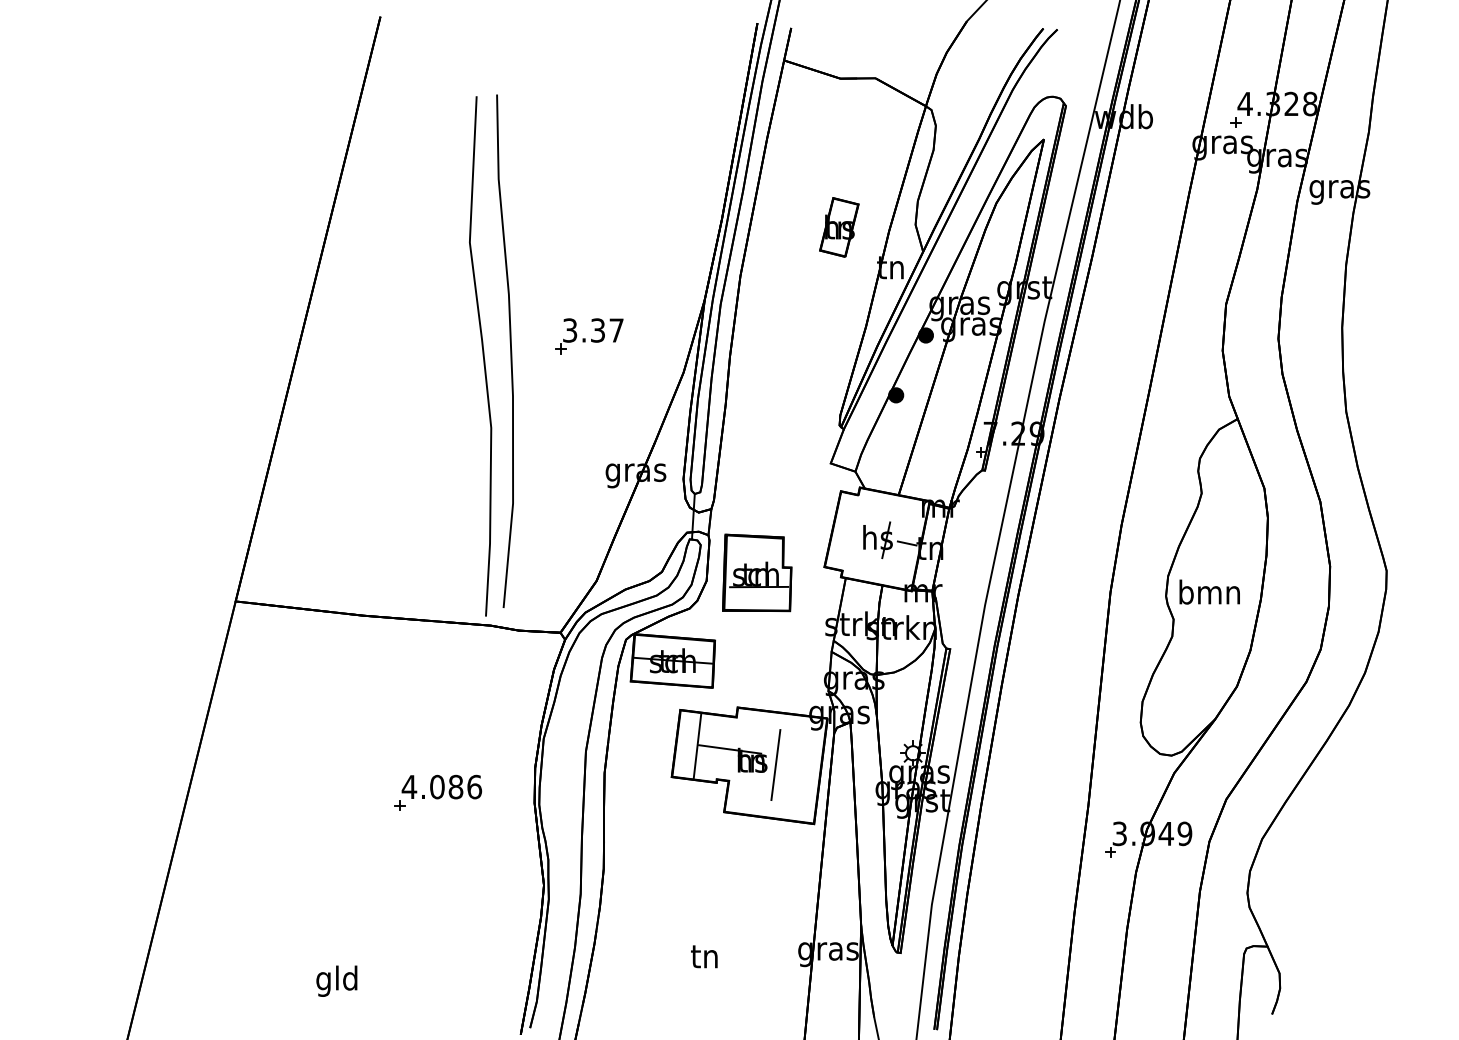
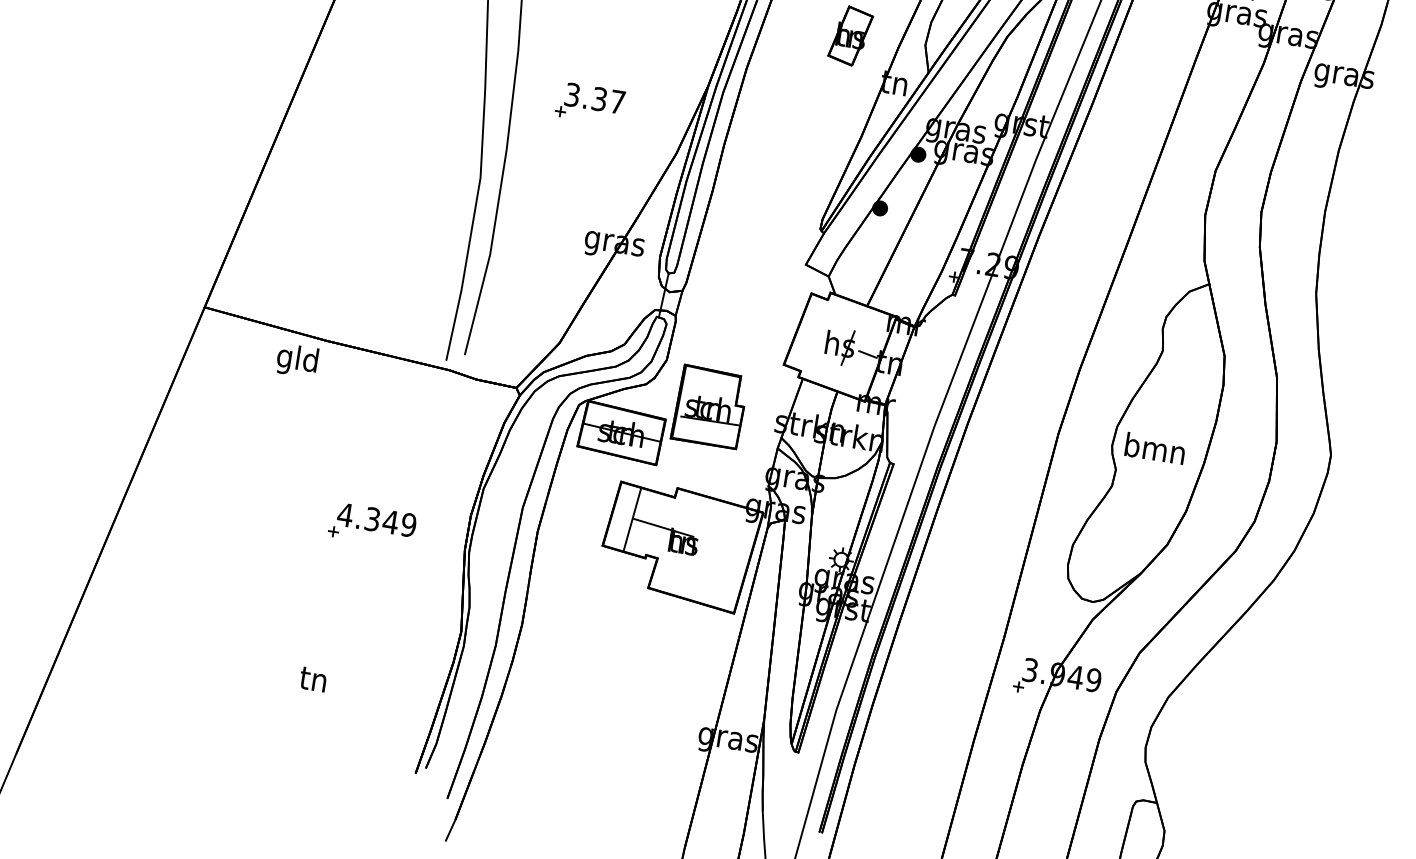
part: (757, 572) -> (710, 406), moved
line: (775, 765) -> (705, 550), removed
text: (456, 786) -> (391, 521), 4.086 -> 4.349
text: (704, 956) -> (313, 679), moved
text: (336, 980) -> (297, 359), moved

